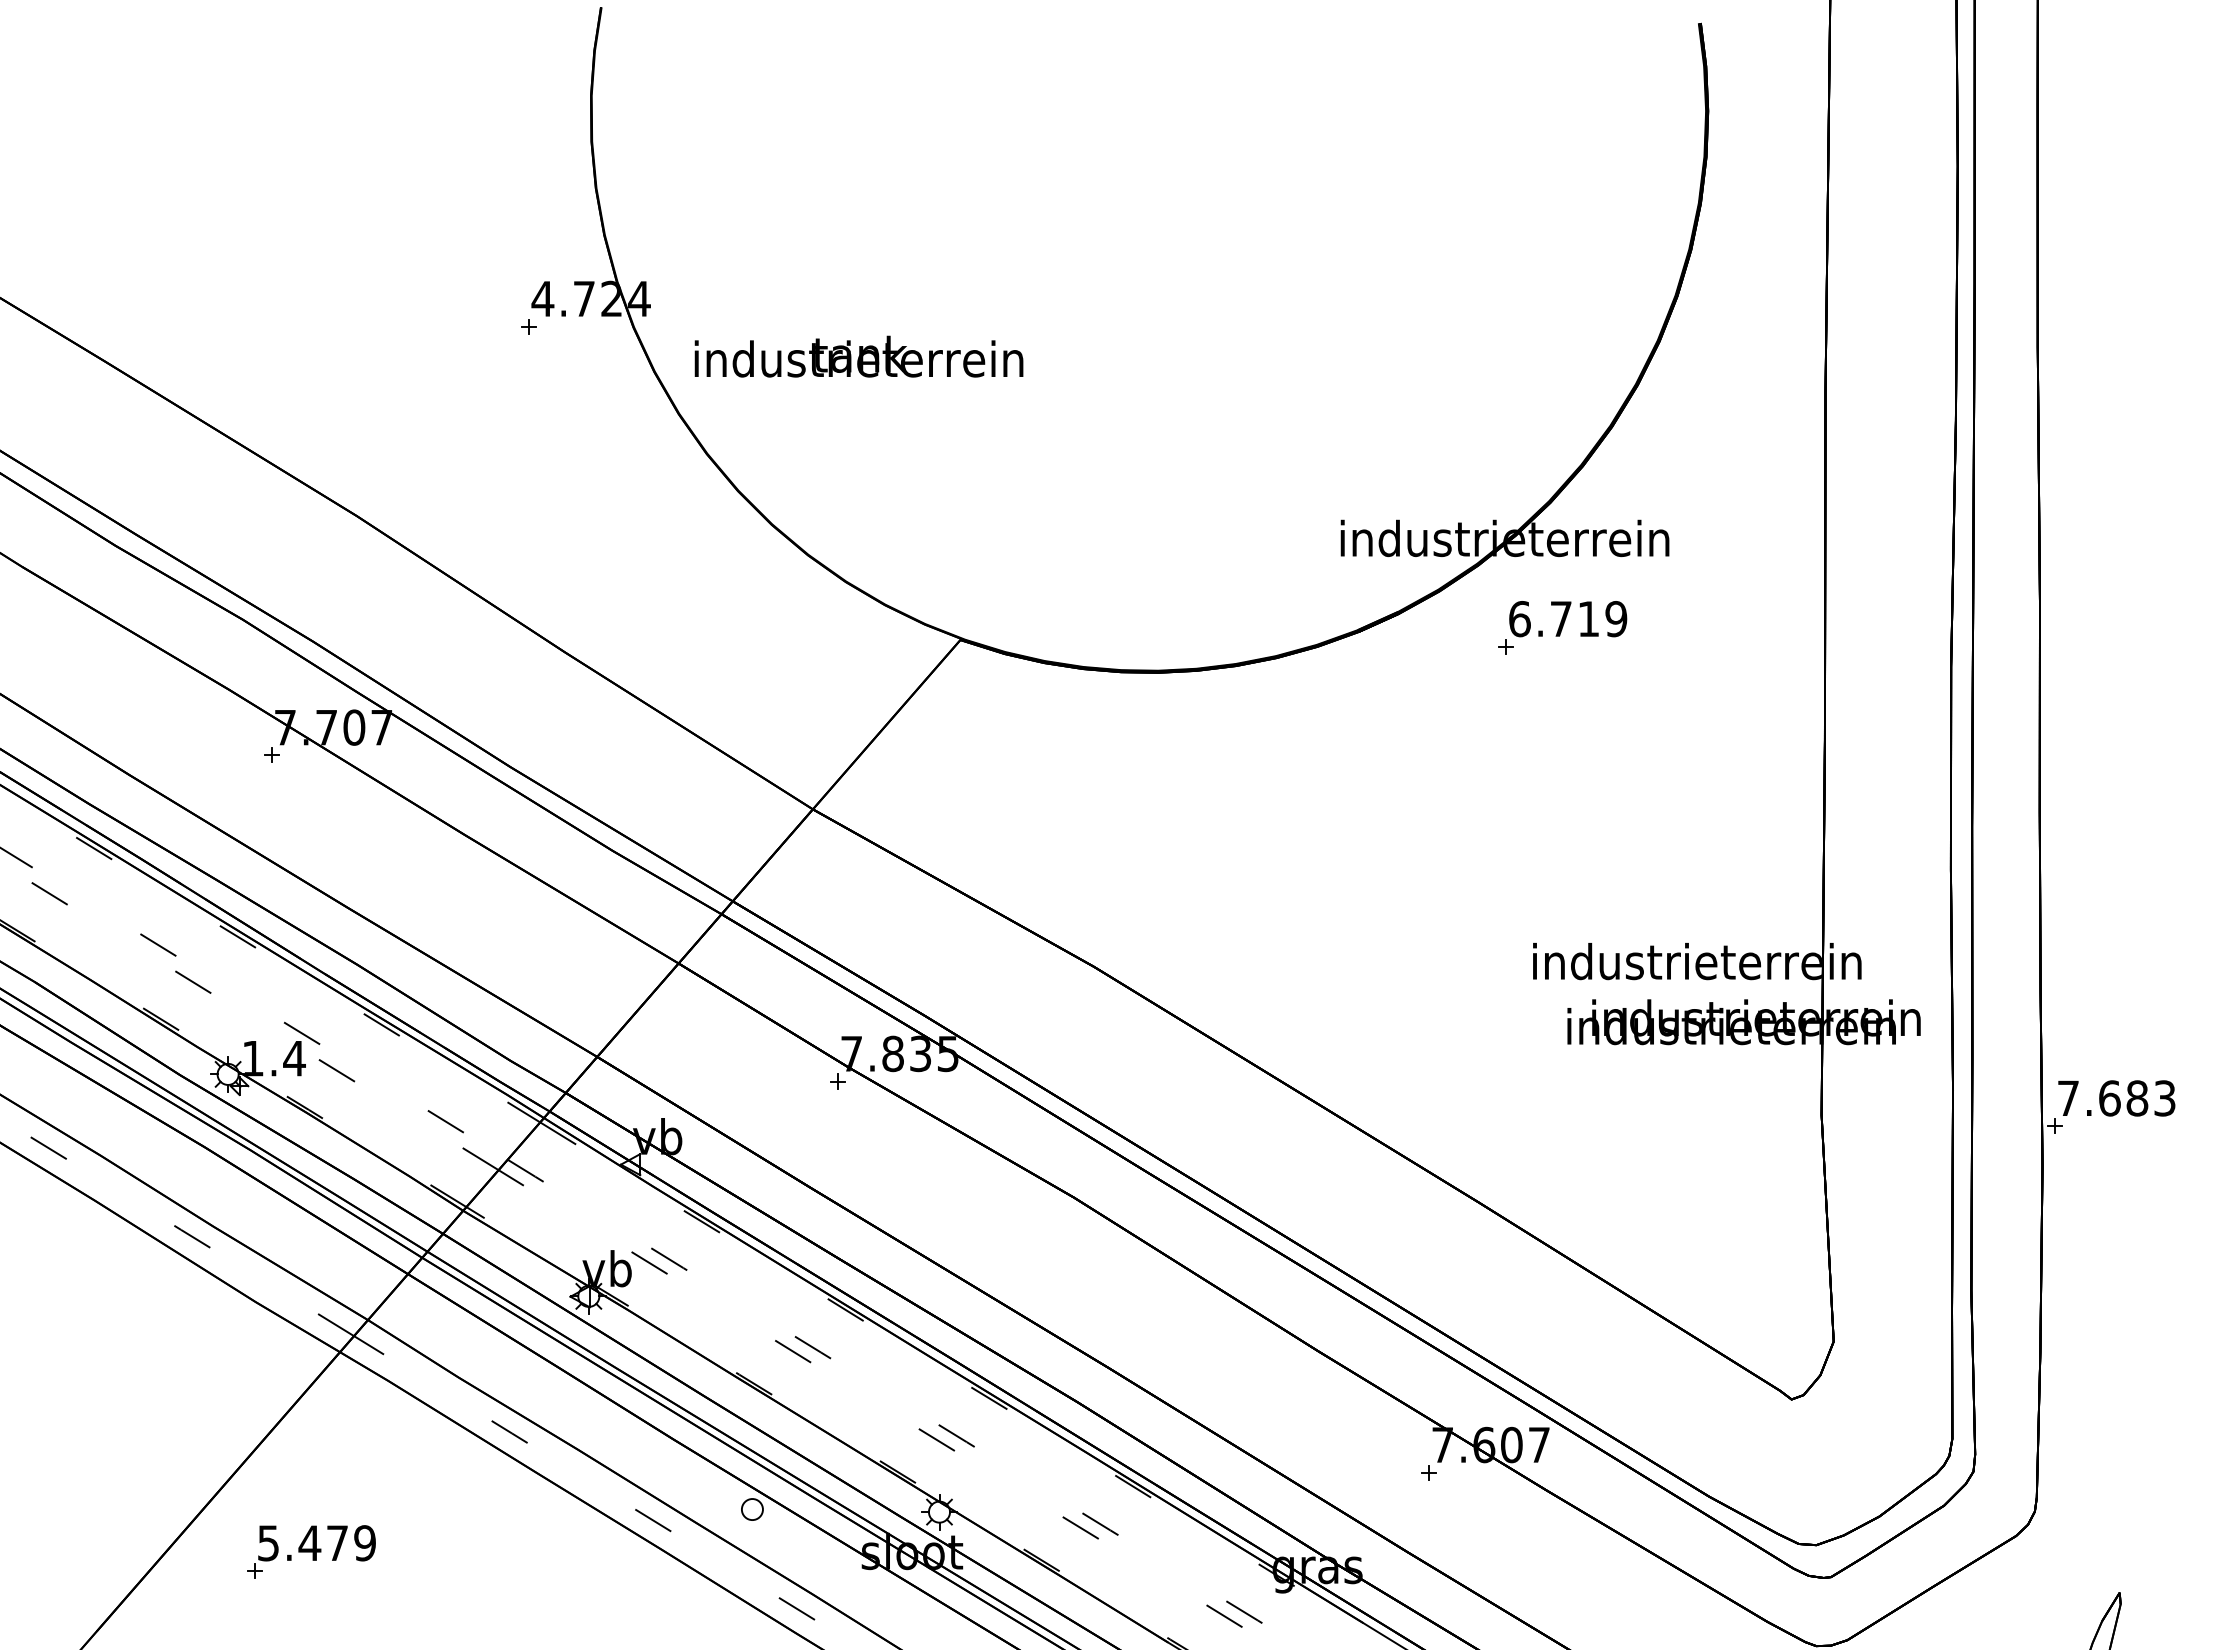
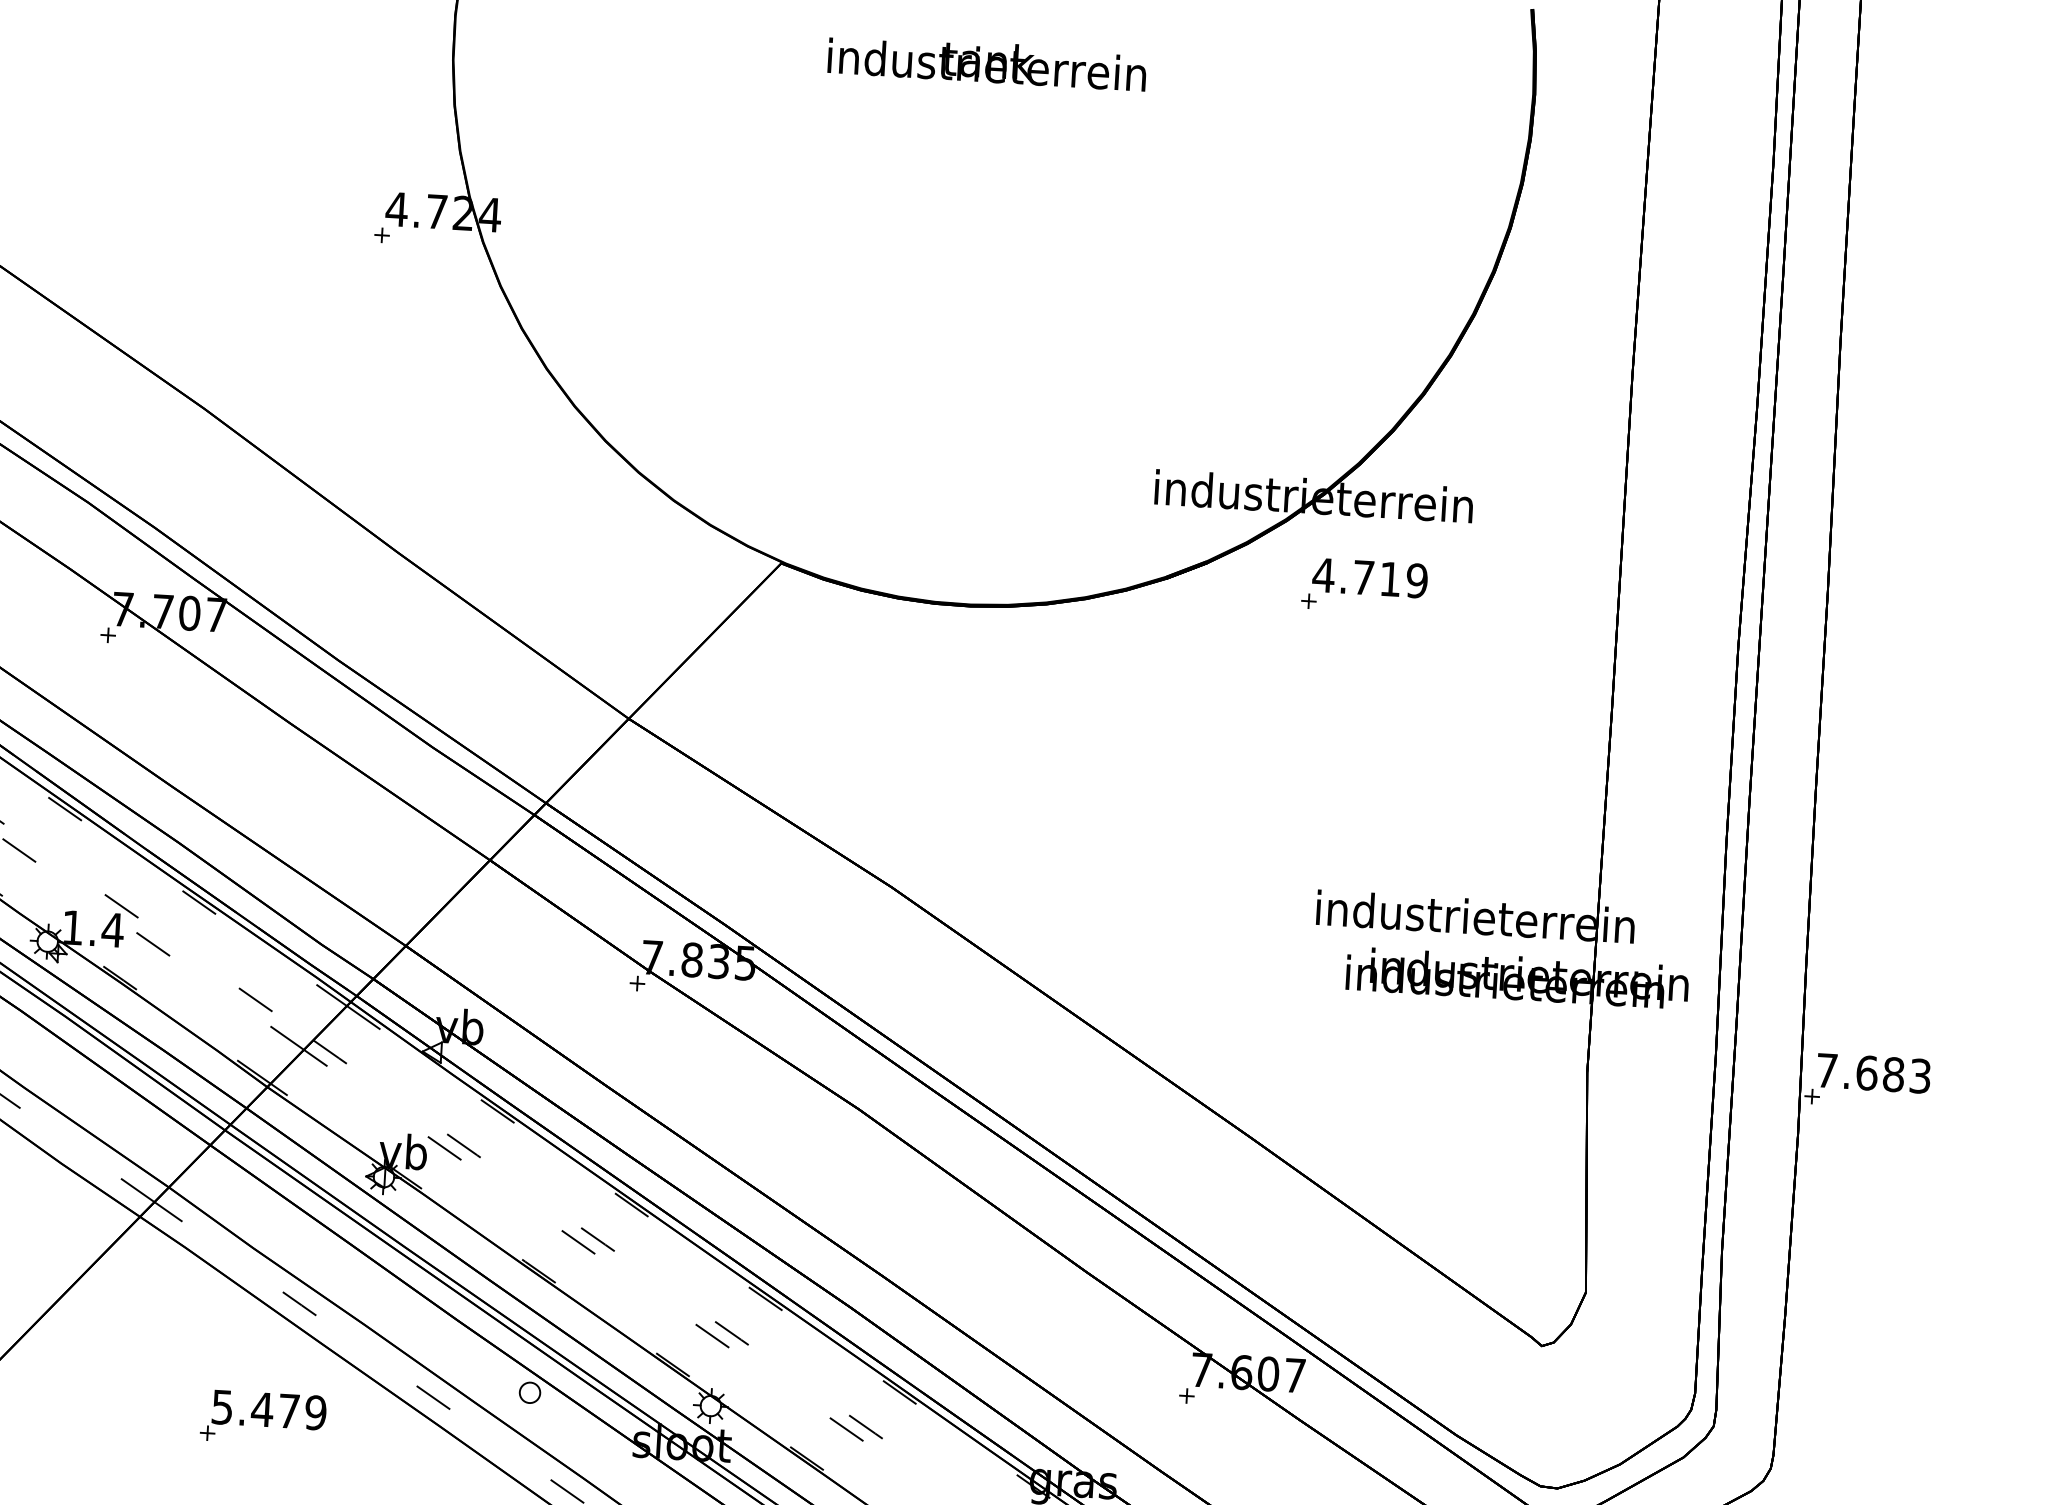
text: (858, 356) -> (986, 62), moved
text: (1519, 619) -> (1323, 575), 6.719 -> 4.719
part: (311, 1551) -> (263, 1417), moved

